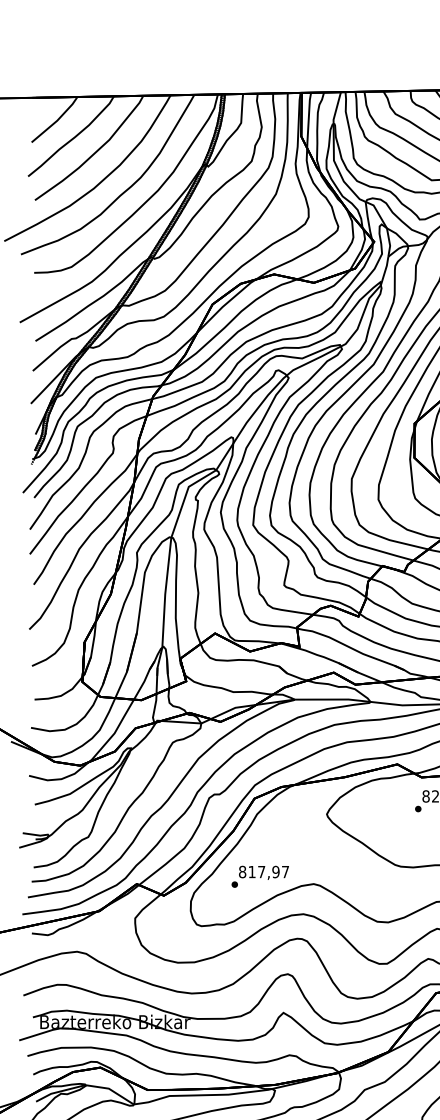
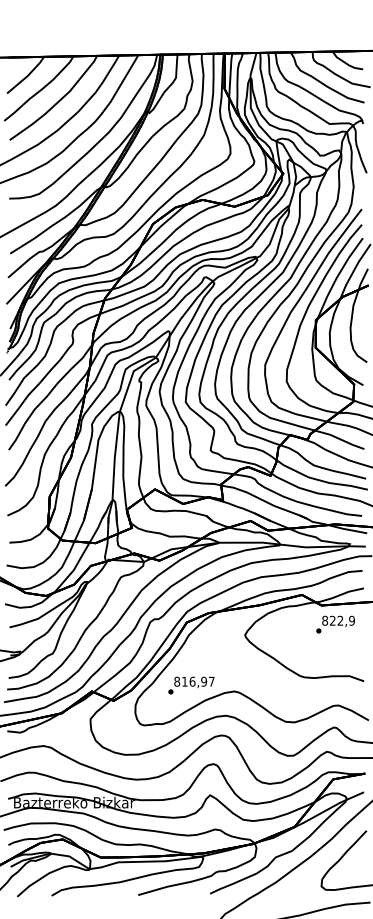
text: (261, 871) -> (192, 681), 817,97 -> 816,97

